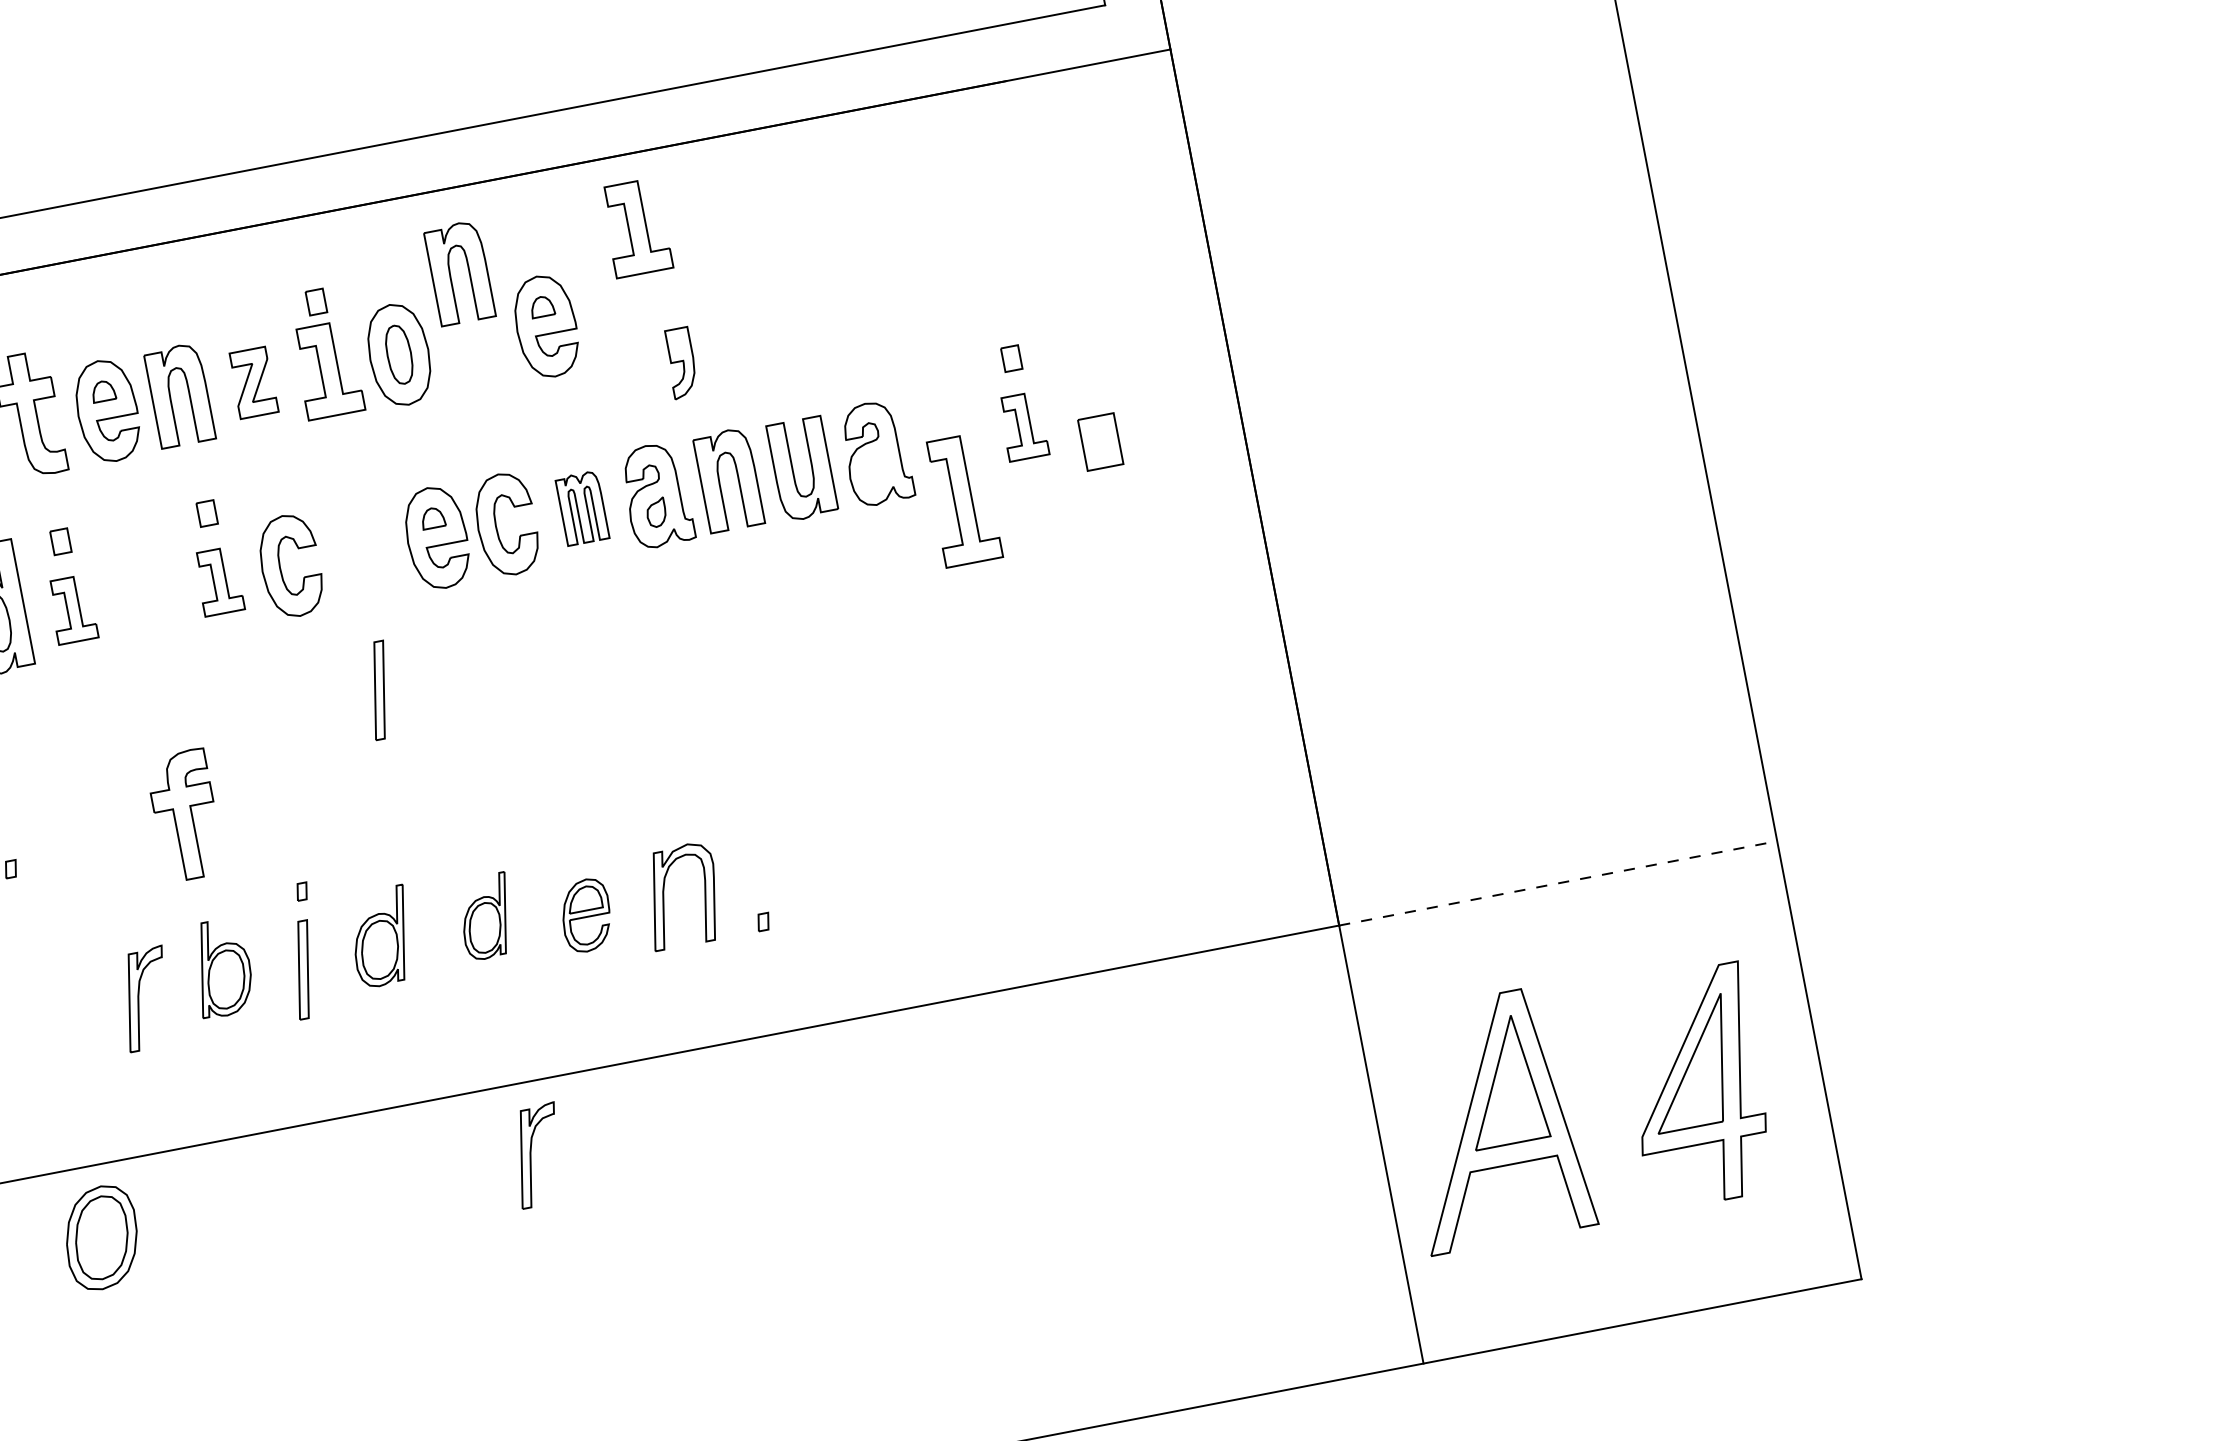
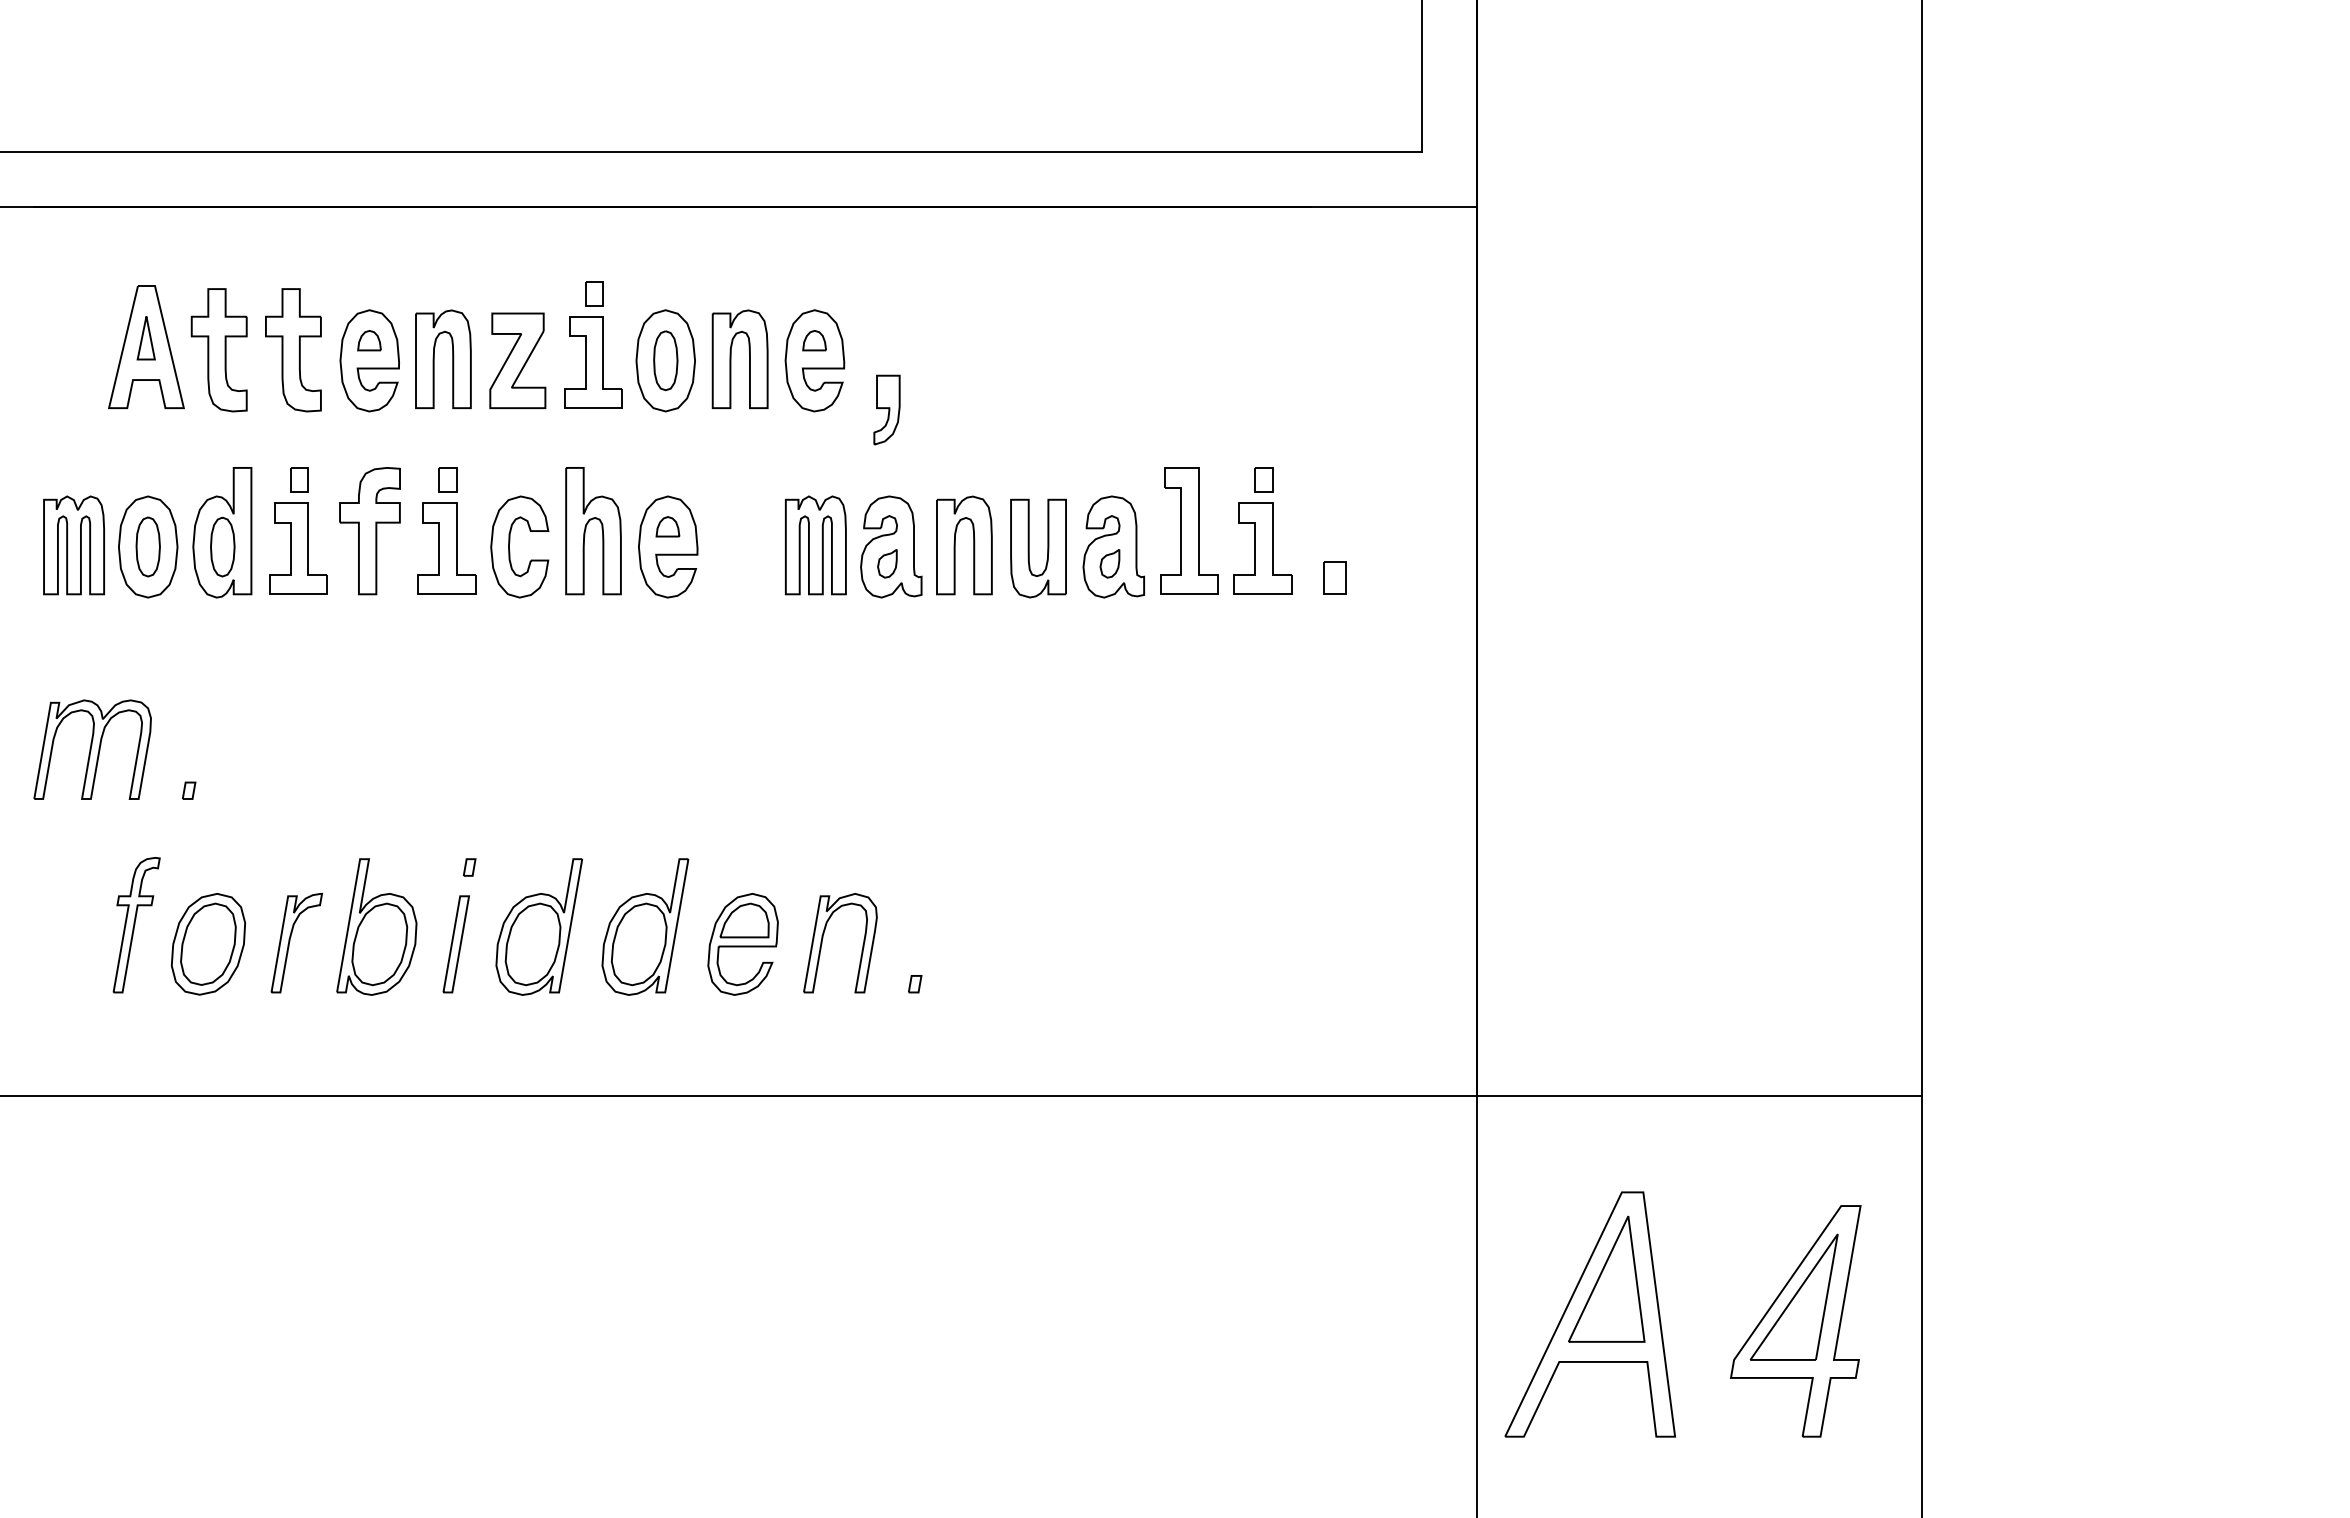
part: (636, 228) -> (921, 281), removed
part: (450, 273) -> (731, 358), moved
part: (680, 362) -> (886, 409), moved
part: (253, 382) -> (517, 360), size x1.43
part: (1023, 426) -> (1262, 548), size x1.43
part: (1099, 441) -> (1334, 577), size x0.62
part: (875, 470) -> (1109, 563), added
part: (962, 499) -> (1189, 530), moved
part: (582, 508) -> (815, 545), size x1.43
part: (496, 521) -> (729, 542), removed
part: (353, 536) -> (586, 529), added
part: (218, 581) -> (446, 548), size x1.43
part: (72, 609) -> (298, 548), size x1.43
part: (379, 690) -> (583, 685), removed
part: (185, 815) -> (369, 531), moved
line: (1559, 882) -> (1700, 1095), dashed -> solid
part: (585, 915) -> (742, 944), size x1.43
part: (486, 916) -> (645, 926), size x1.67
part: (381, 936) -> (538, 926), size x1.43
part: (221, 967) -> (376, 926), size x1.43
part: (531, 1155) -> (644, 1168), removed
part: (101, 1237) -> (208, 944), moved

